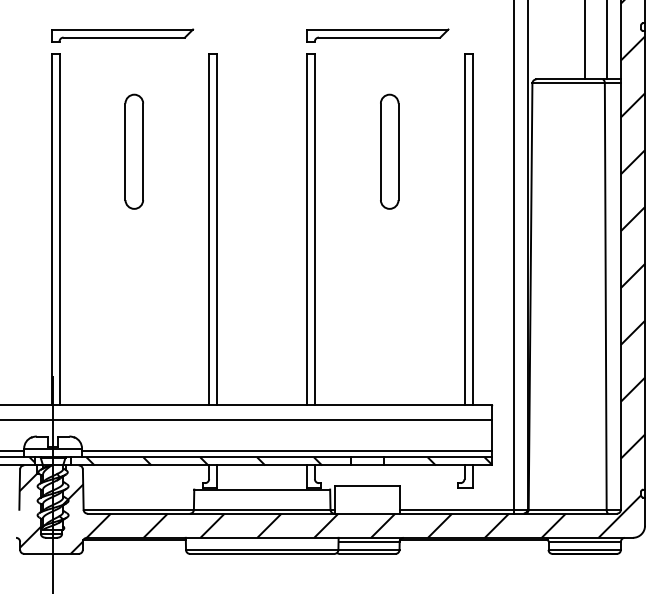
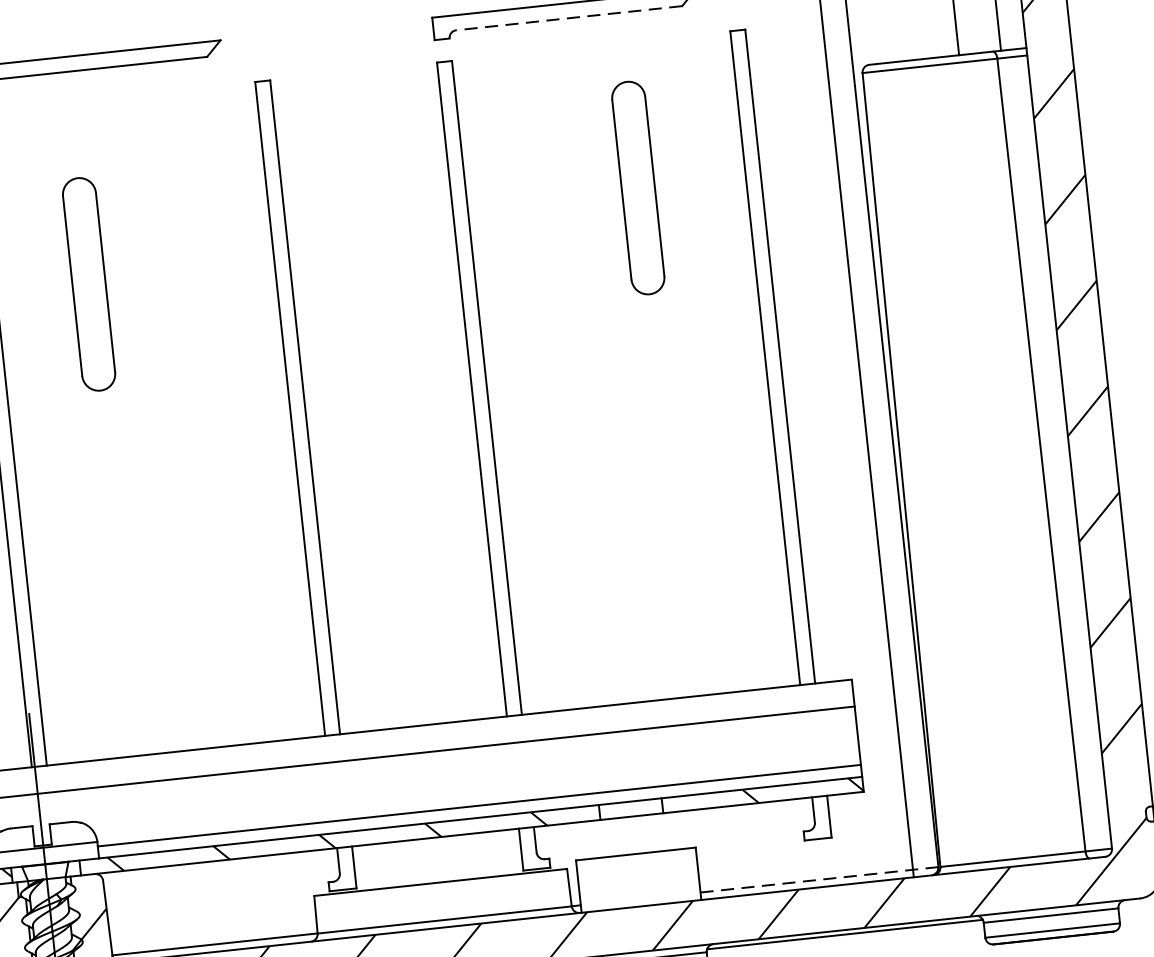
line: (379, 37) -> (568, 18), solid -> dashed
part: (133, 151) -> (87, 284), moved
part: (389, 151) -> (637, 187), moved
line: (464, 509) -> (820, 879), solid -> dashed

